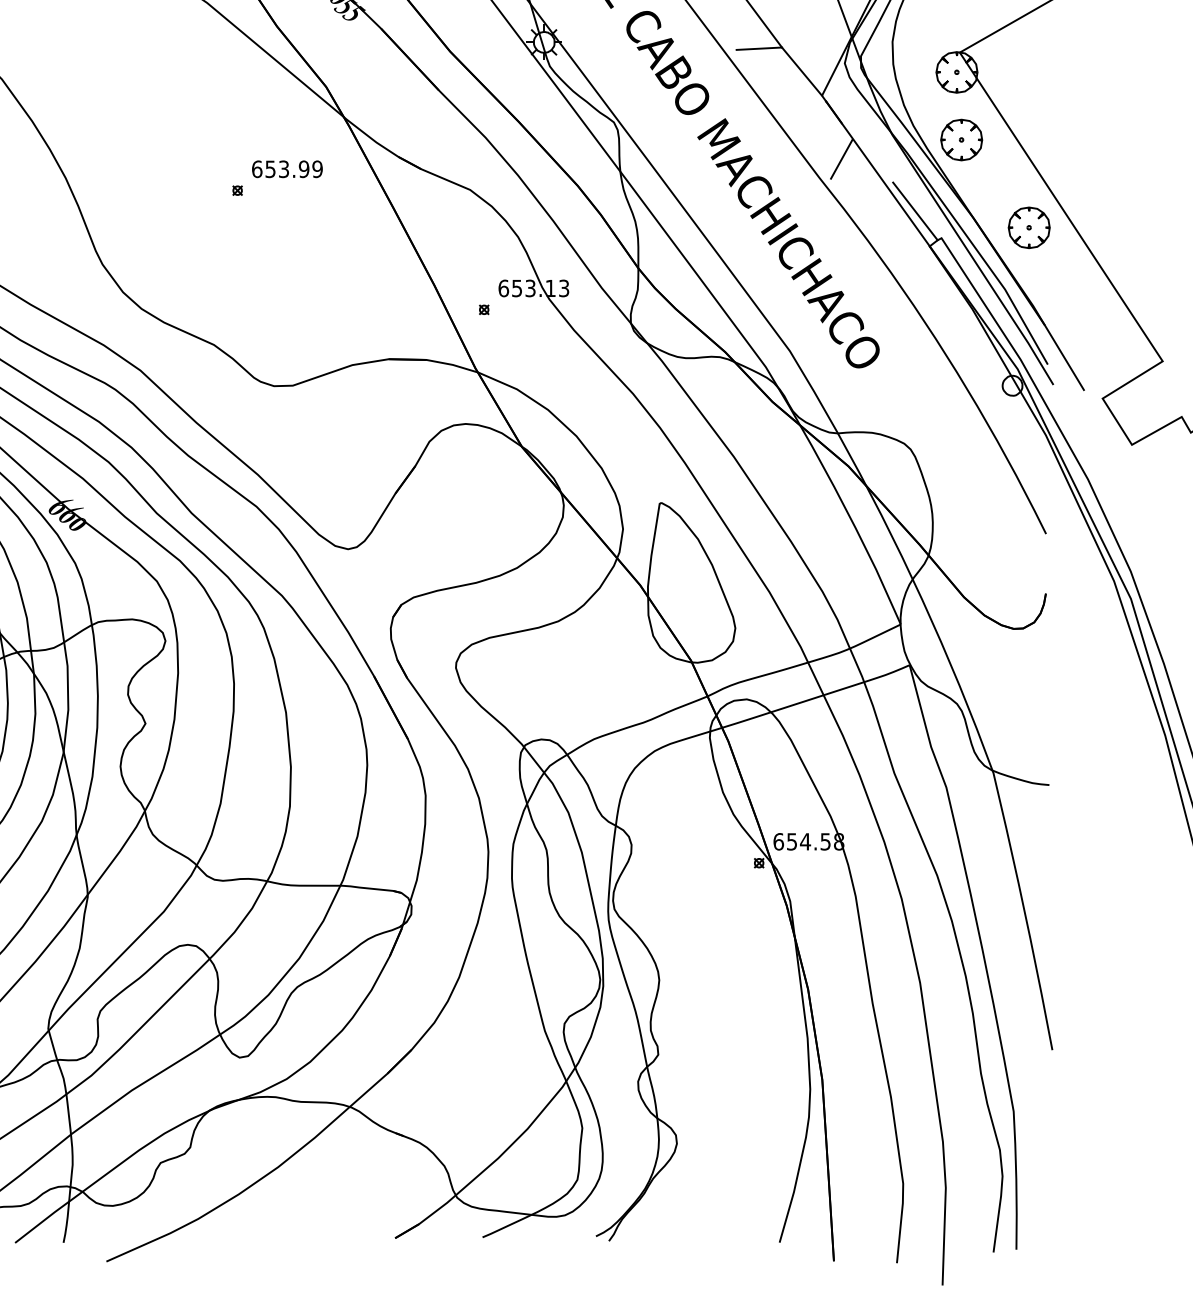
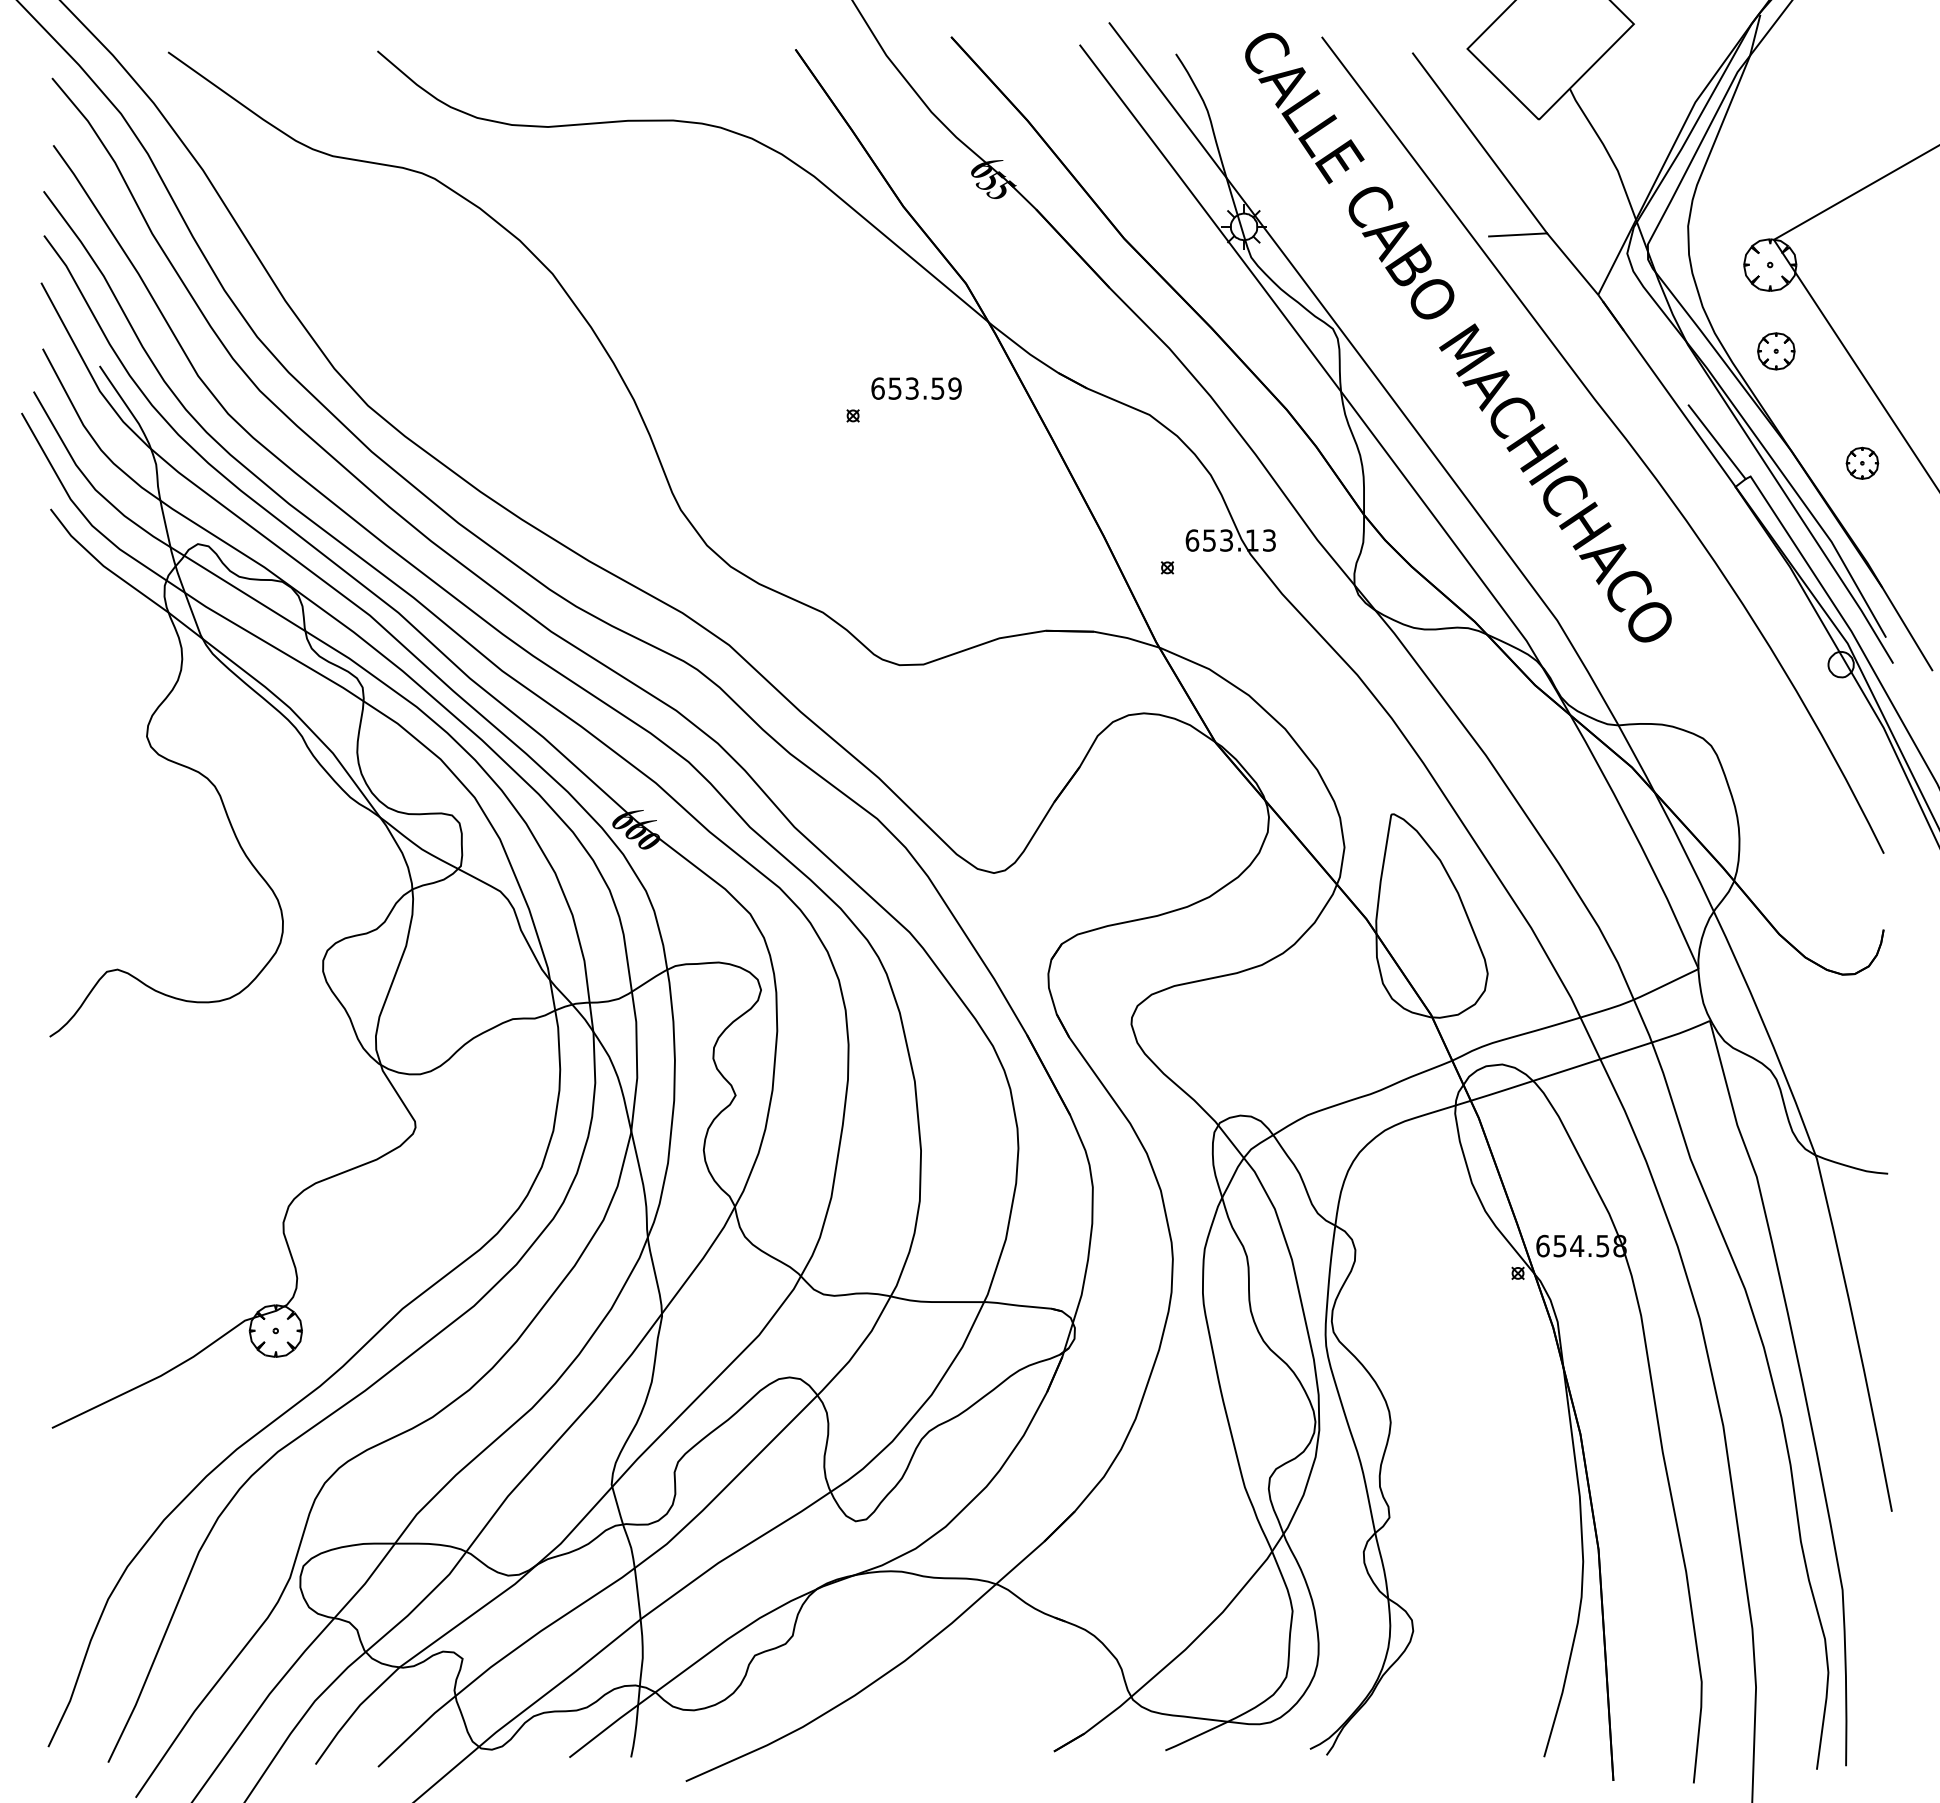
part: (961, 140) -> (1776, 351), size x0.7
line: (839, 162) -> (1620, 380), removed
text: (303, 169) -> (937, 388), 653.99 -> 653.59
part: (1029, 228) -> (1862, 463), size x0.6

